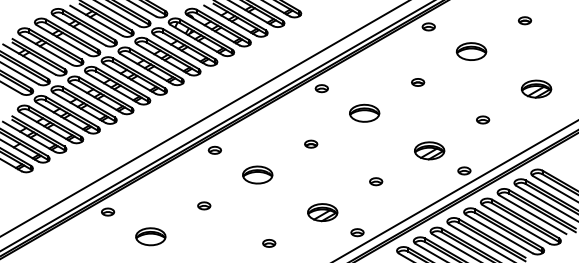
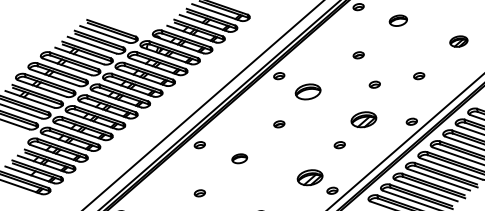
part: (471, 51) -> (398, 20), size x0.7
part: (536, 88) -> (458, 41), size x0.7
part: (364, 112) -> (307, 91), moved
part: (430, 119) -> (375, 84), added
part: (429, 150) -> (363, 119), moved
part: (257, 174) -> (239, 158), size x0.6
part: (322, 212) -> (309, 177), moved

